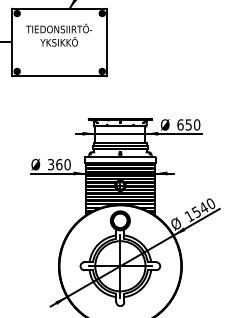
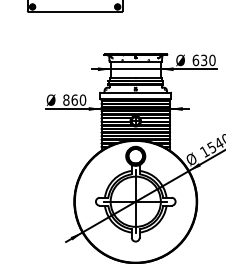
text: (188, 124) -> (203, 59), 650 -> 630
text: (50, 164) -> (65, 99), 360 -> 860

